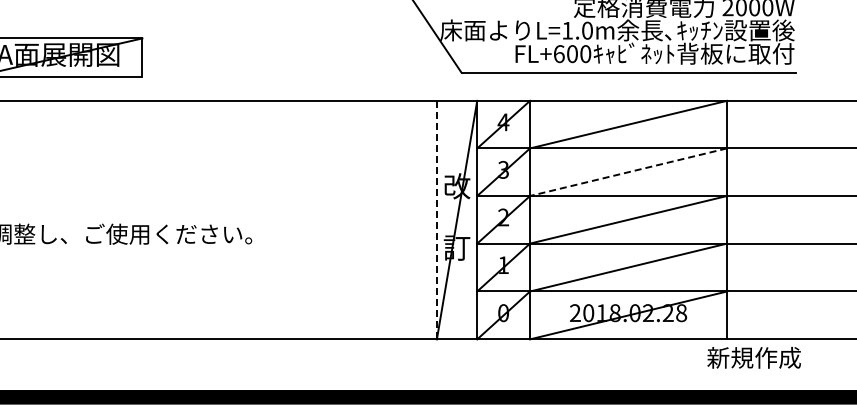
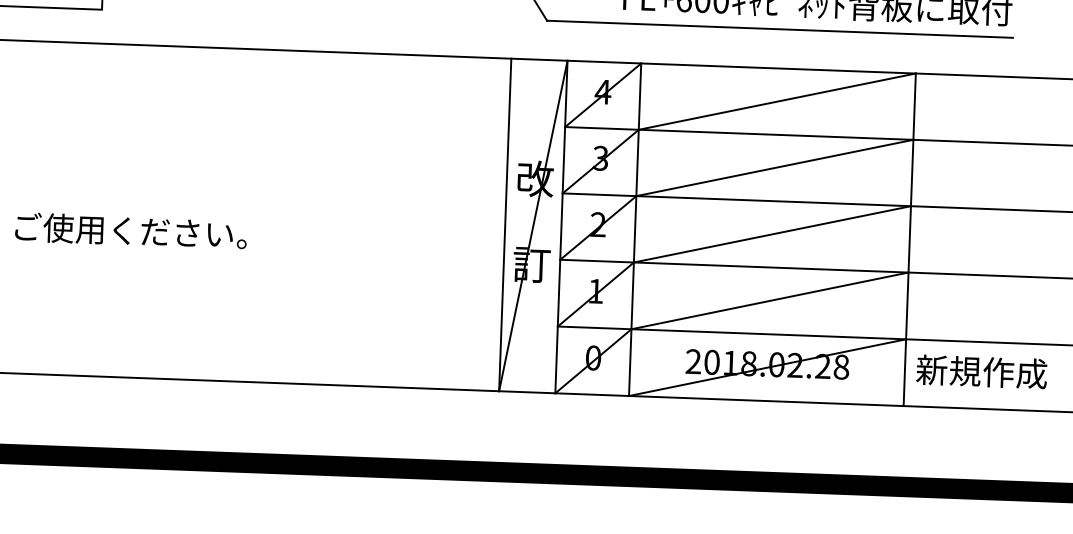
line: (628, 172) -> (774, 168), dashed -> solid
line: (436, 220) -> (504, 225), dashed -> solid
text: (753, 357) -> (980, 371), moved

